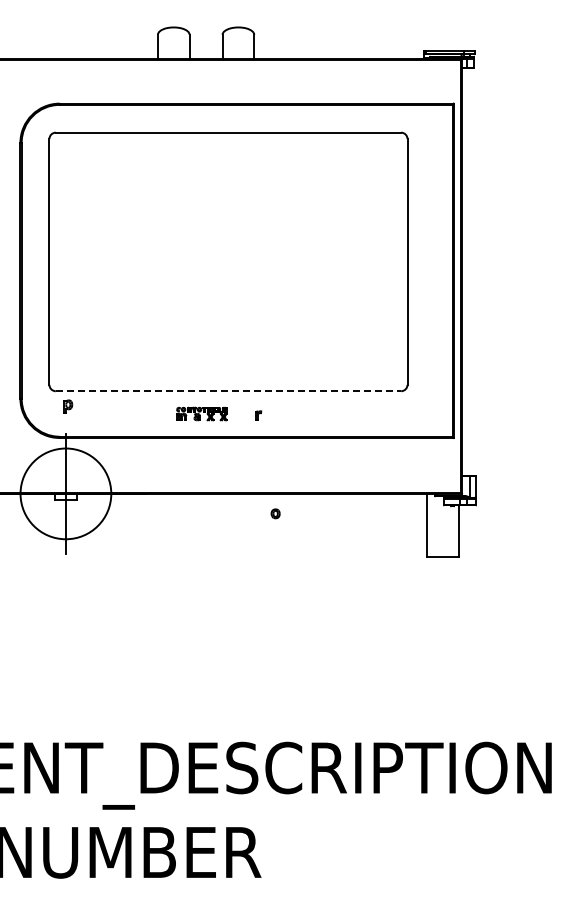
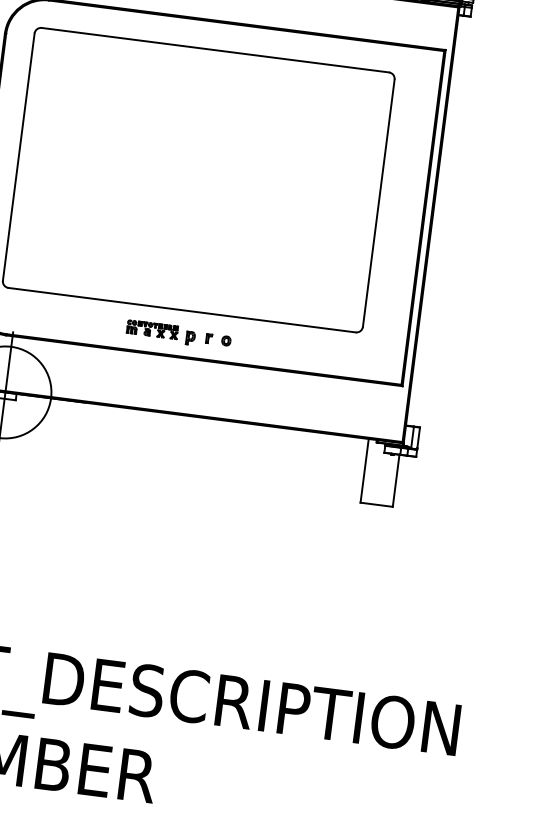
line: (228, 391) -> (182, 310), dashed -> solid
part: (68, 406) -> (190, 338), moved
part: (275, 513) -> (226, 340), moved

